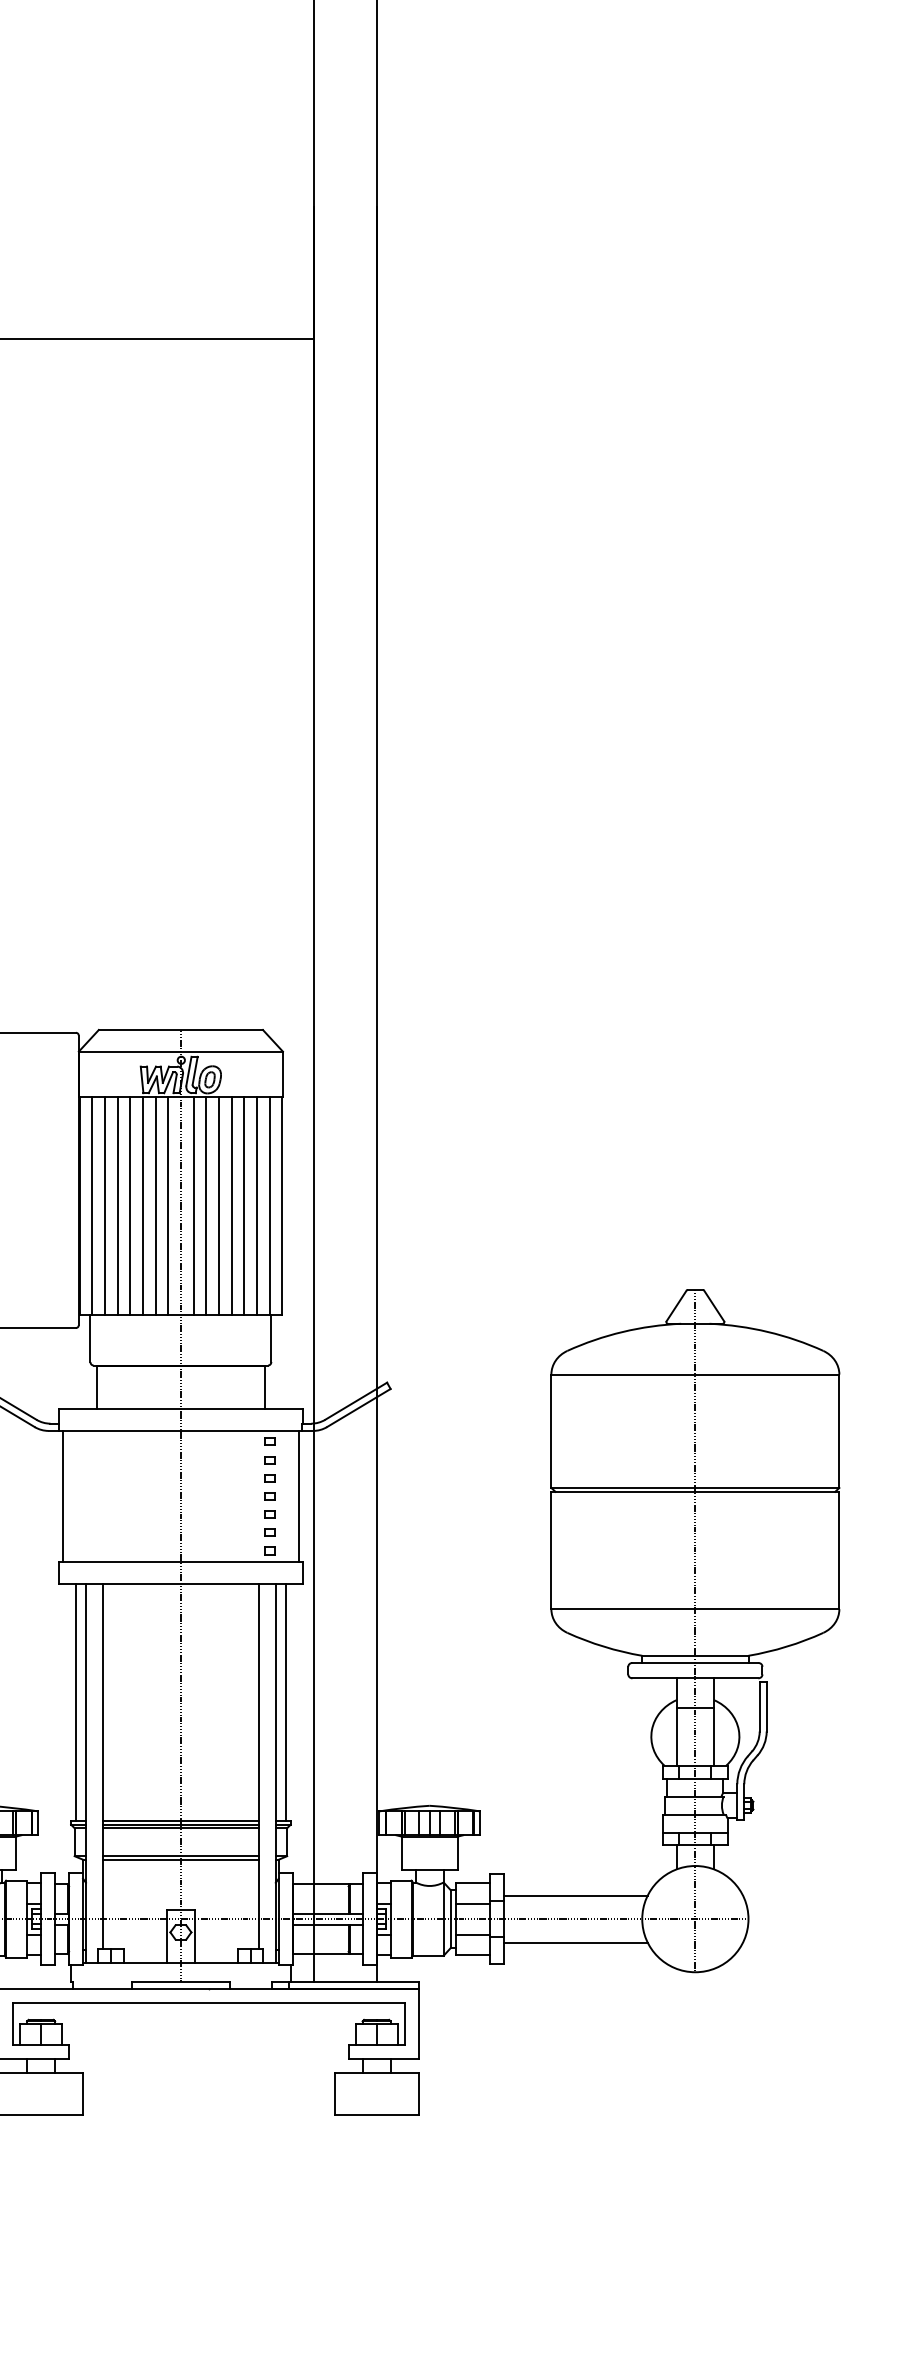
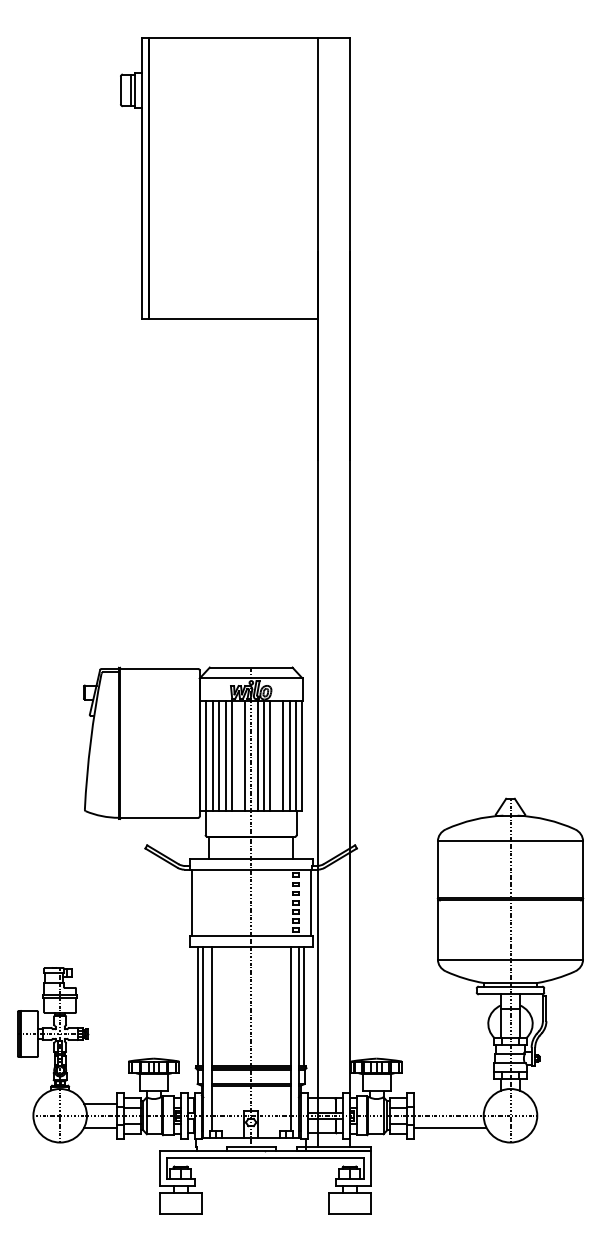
line: (155, 1206) -> (238, 756), removed
line: (231, 1206) -> (276, 756), removed
line: (574, 1894) -> (449, 1103), removed

